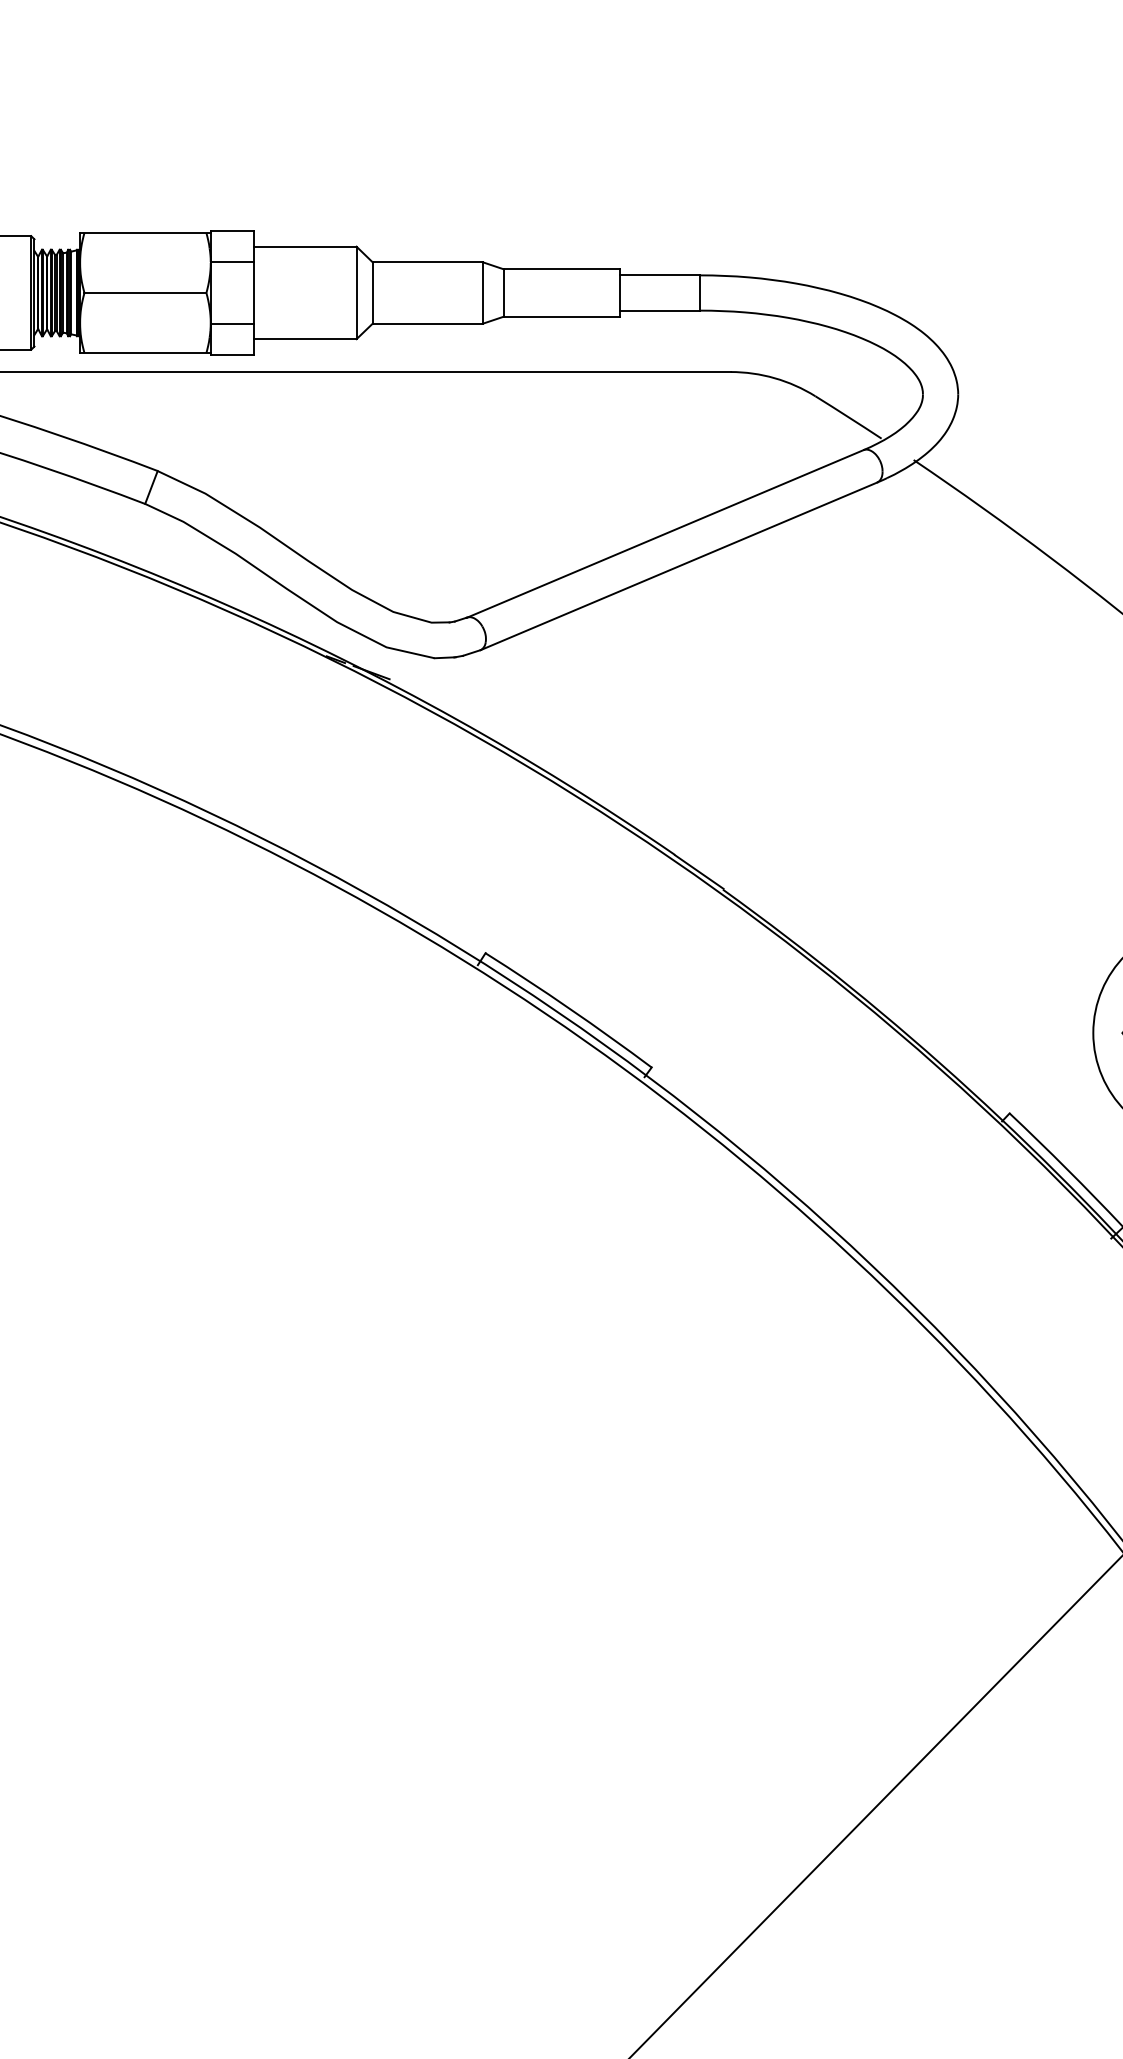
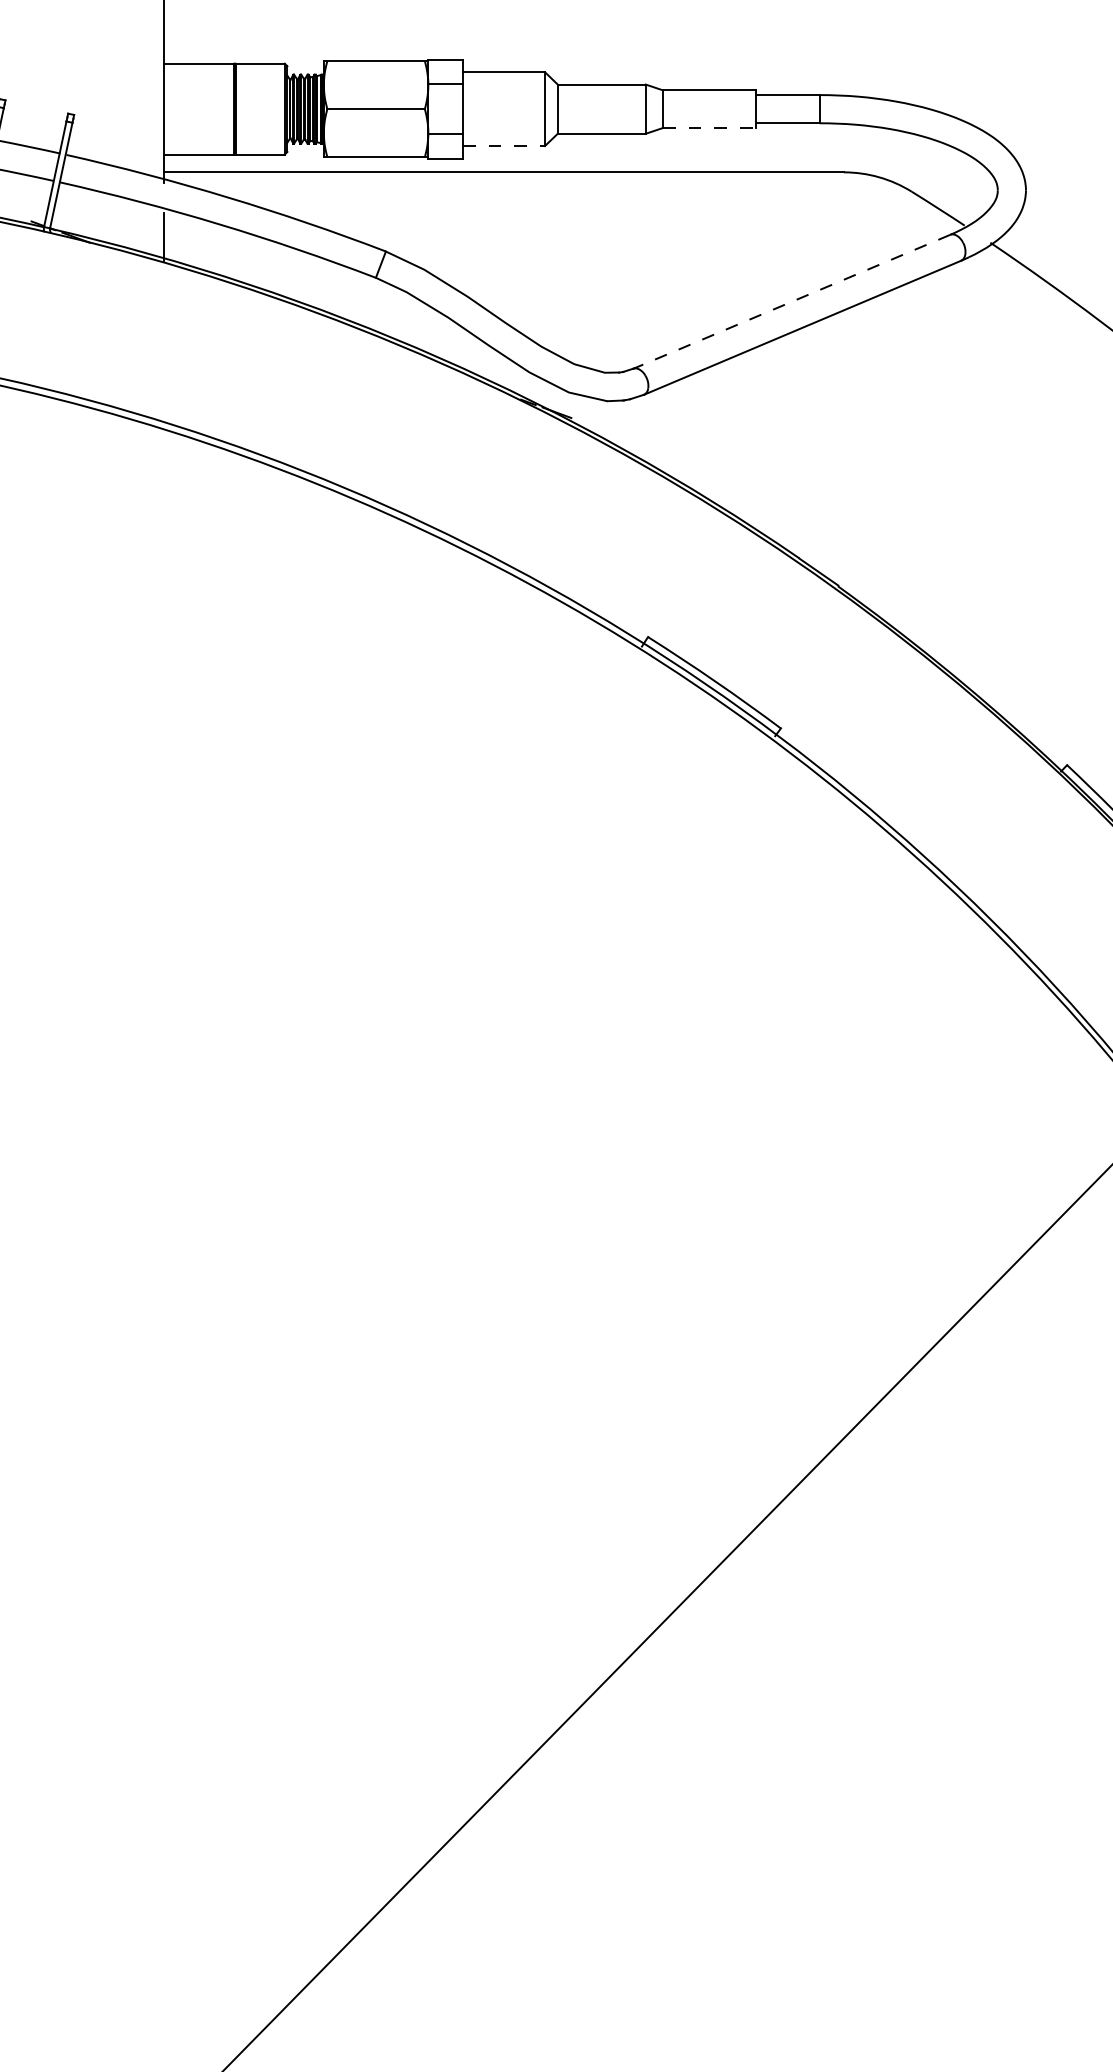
line: (562, 317) -> (709, 128), solid -> dashed
line: (305, 339) -> (504, 146), solid -> dashed
line: (664, 534) -> (791, 302), solid -> dashed

